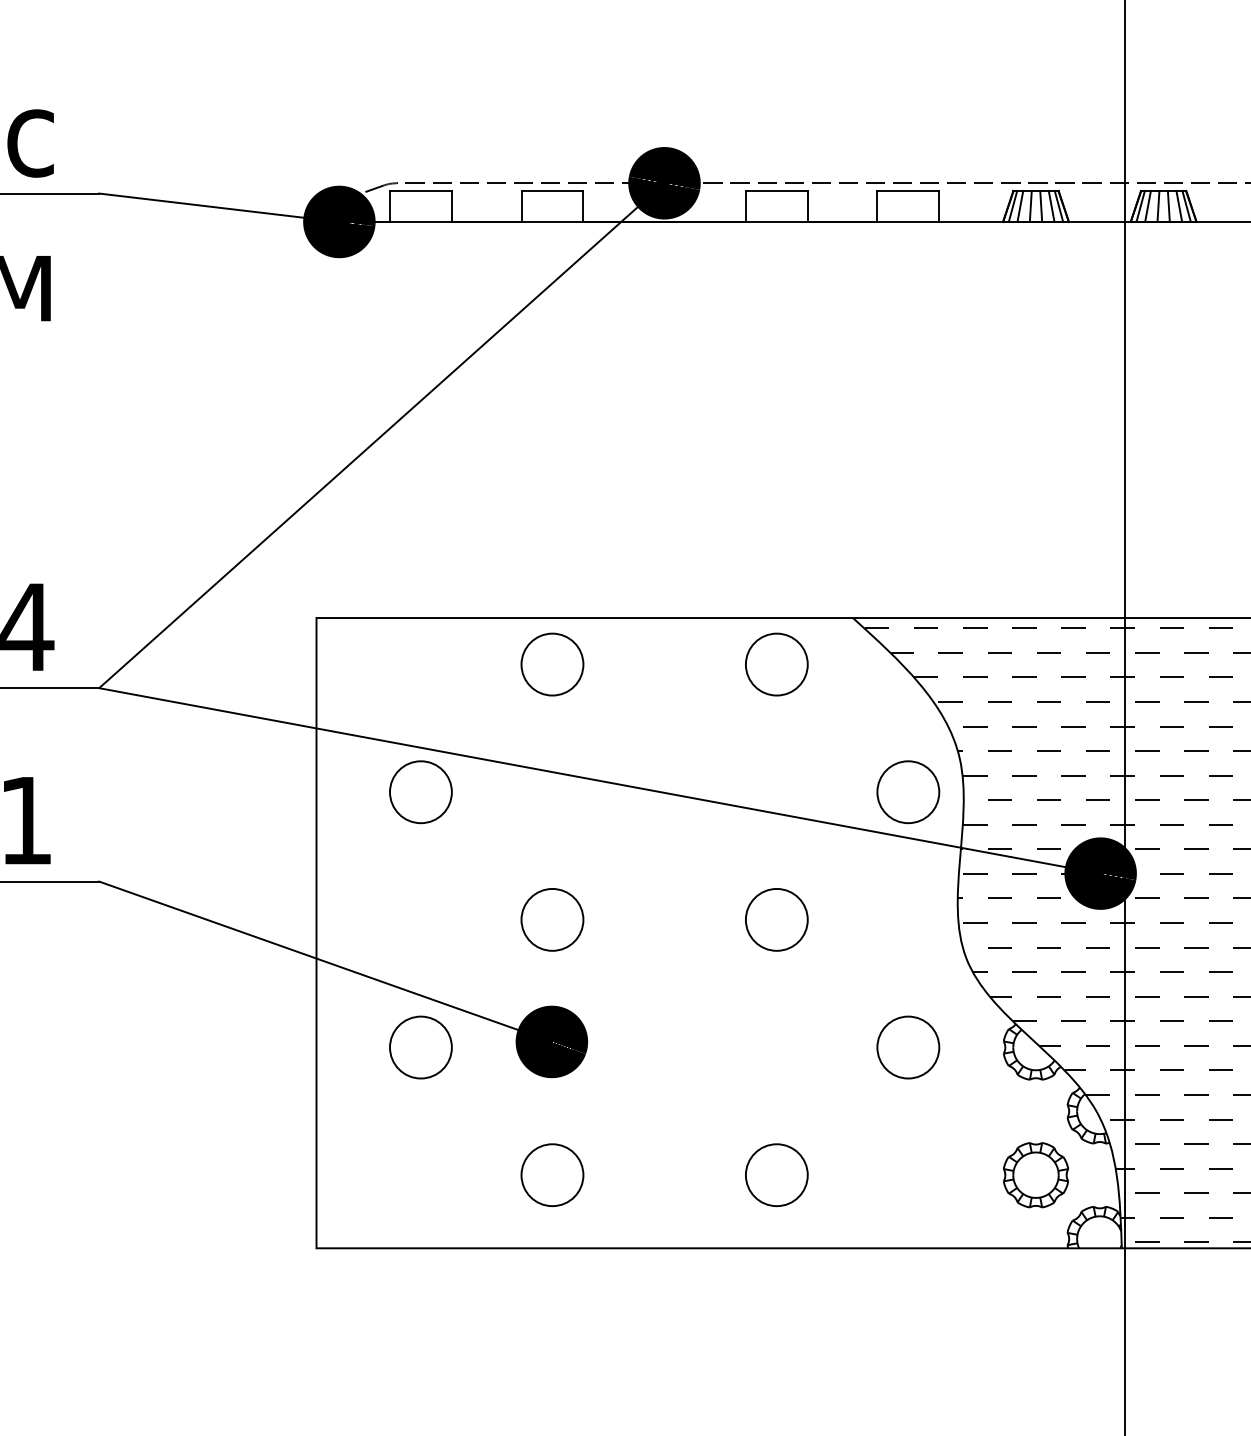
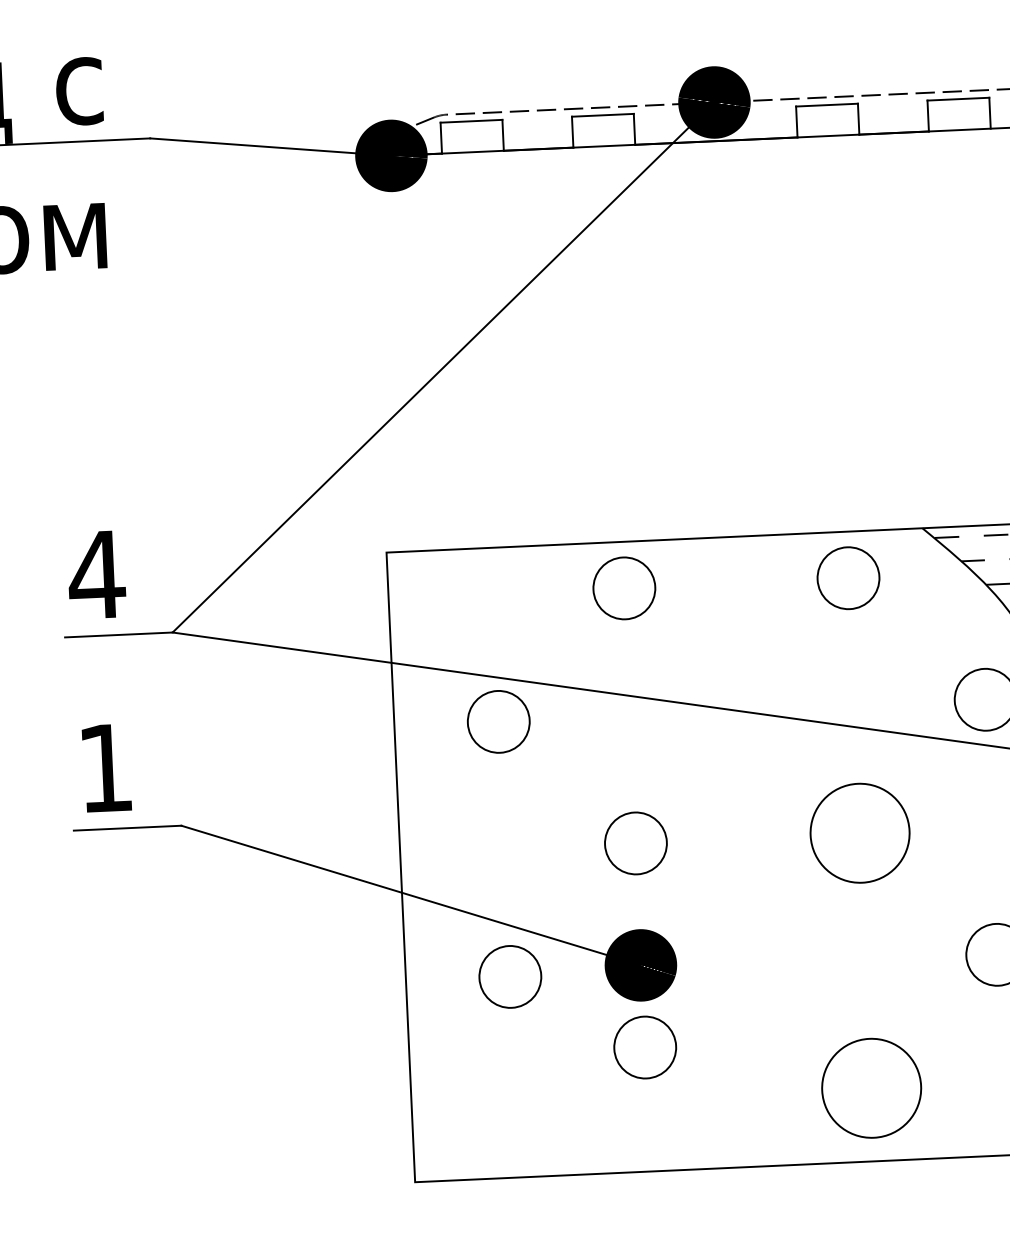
circle: (776, 919) -> (859, 832), size x1.6
circle: (552, 1174) -> (645, 1046), moved
circle: (776, 1175) -> (871, 1088), size x1.6

